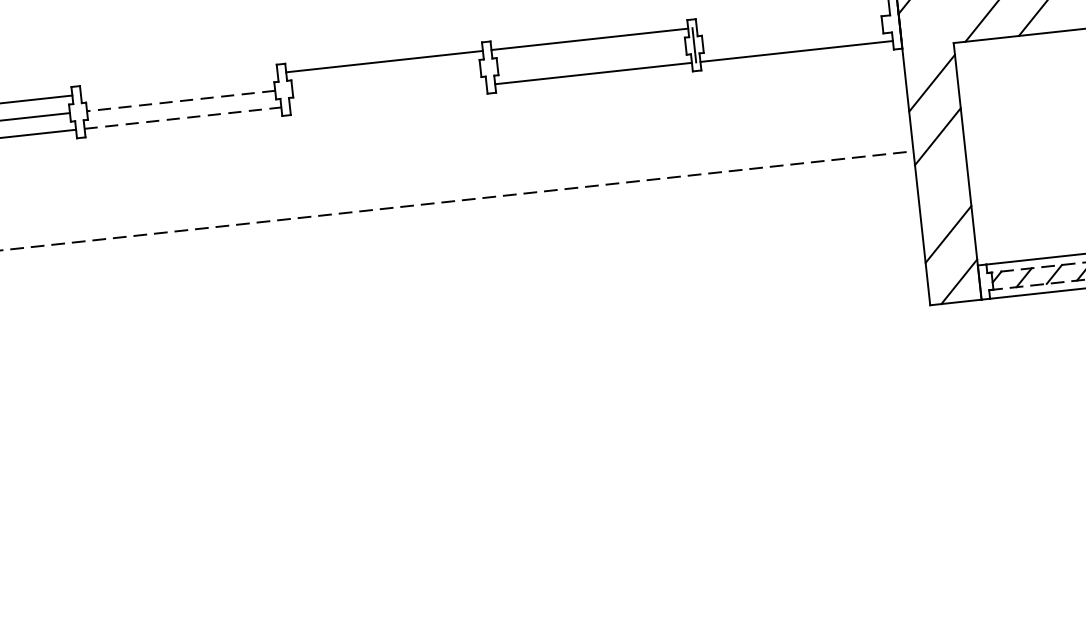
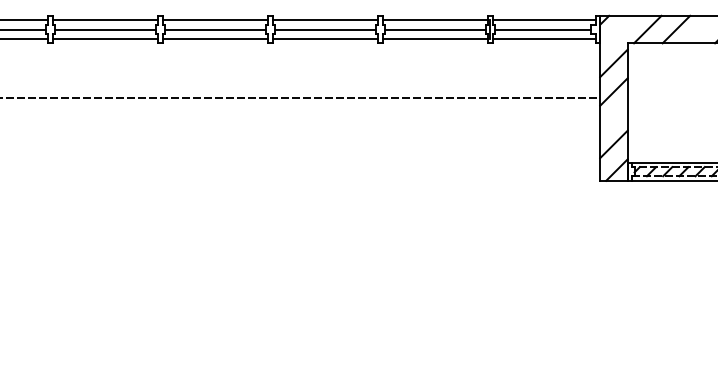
line: (791, 17) -> (543, 20), added
line: (791, 34) -> (542, 29), added
line: (590, 56) -> (434, 29), added
line: (385, 78) -> (324, 29), added
line: (177, 84) -> (214, 20), added
line: (386, 95) -> (324, 38), added
line: (179, 101) -> (214, 29), dashed -> solid
line: (183, 117) -> (215, 38), dashed -> solid

